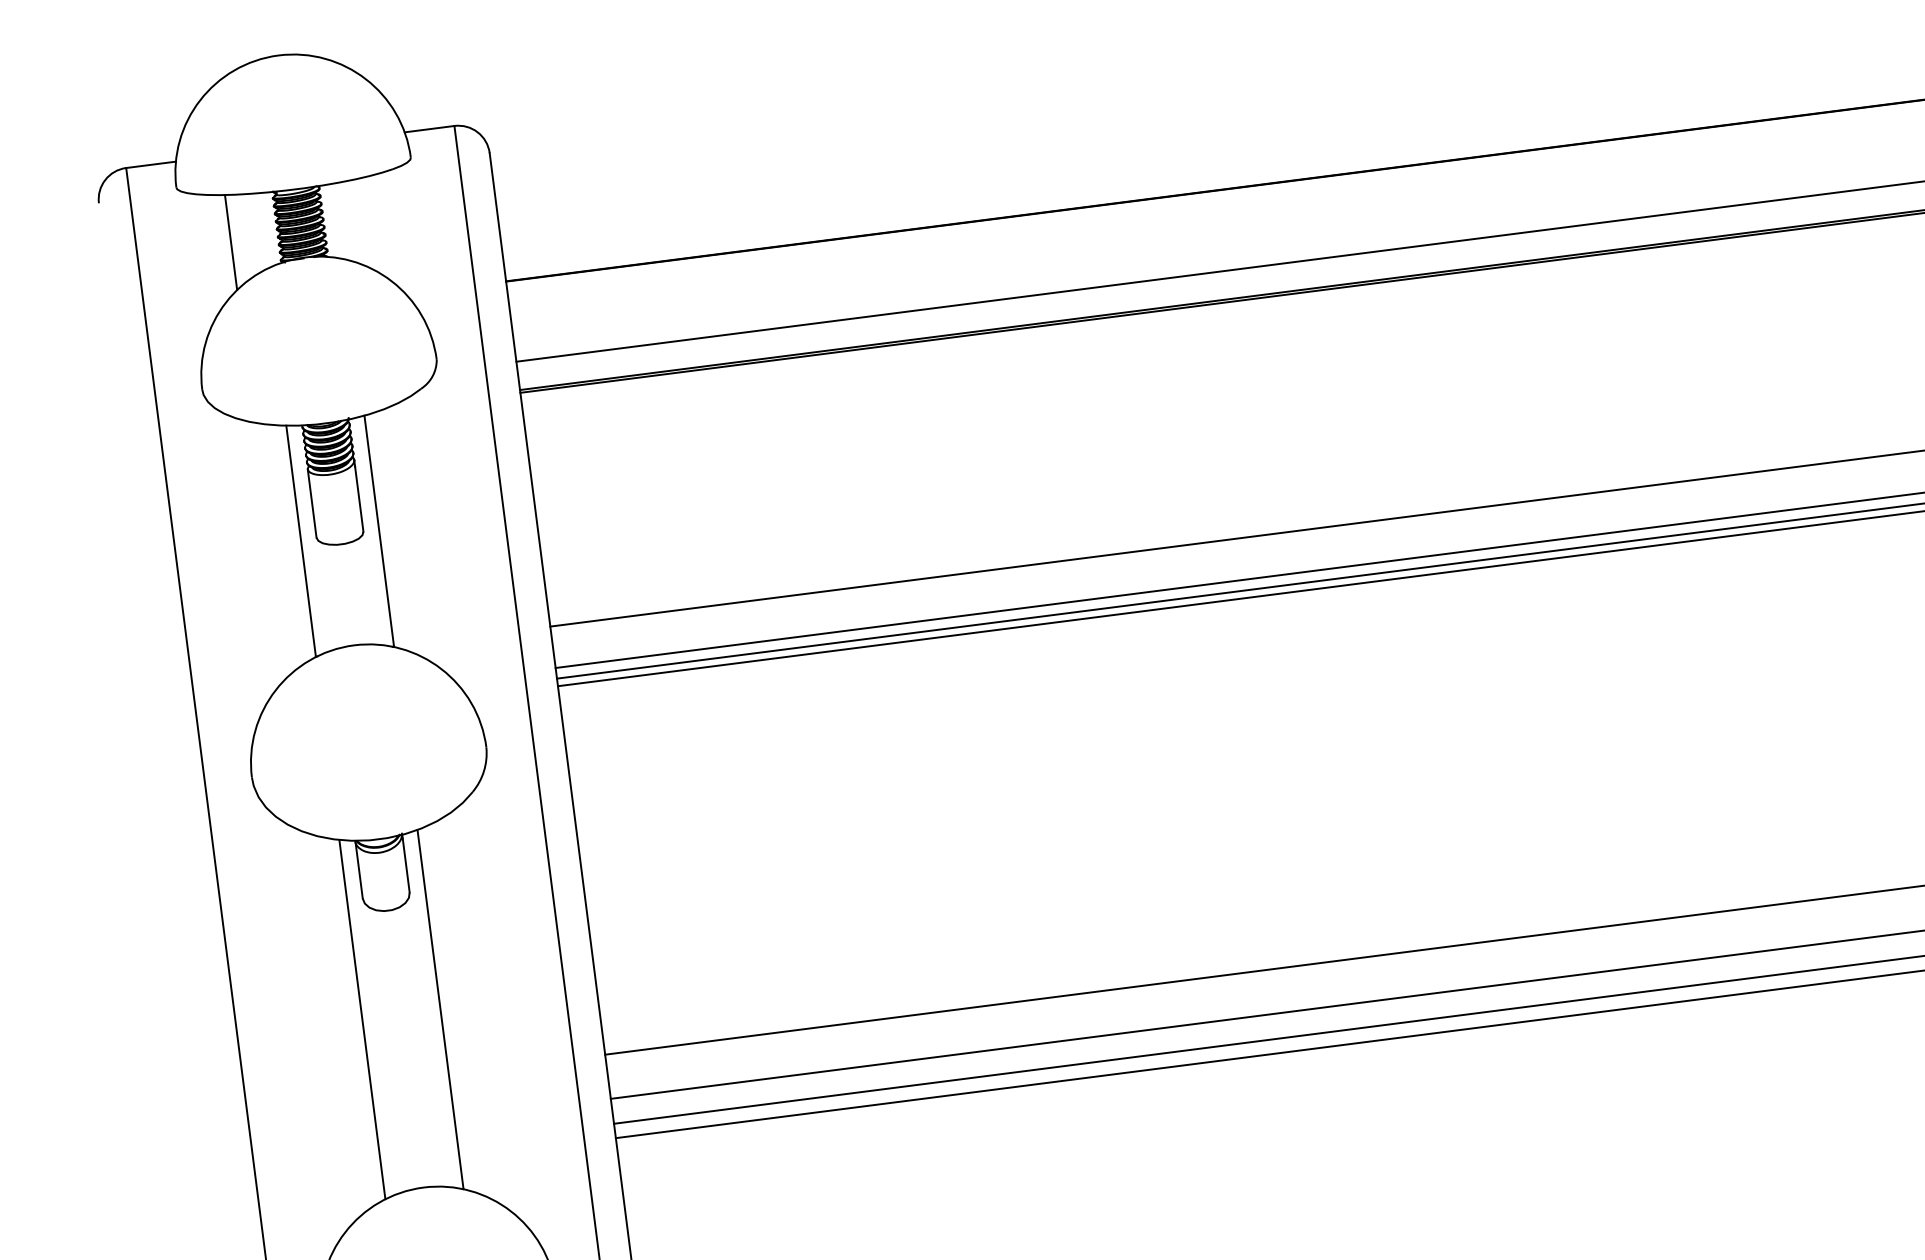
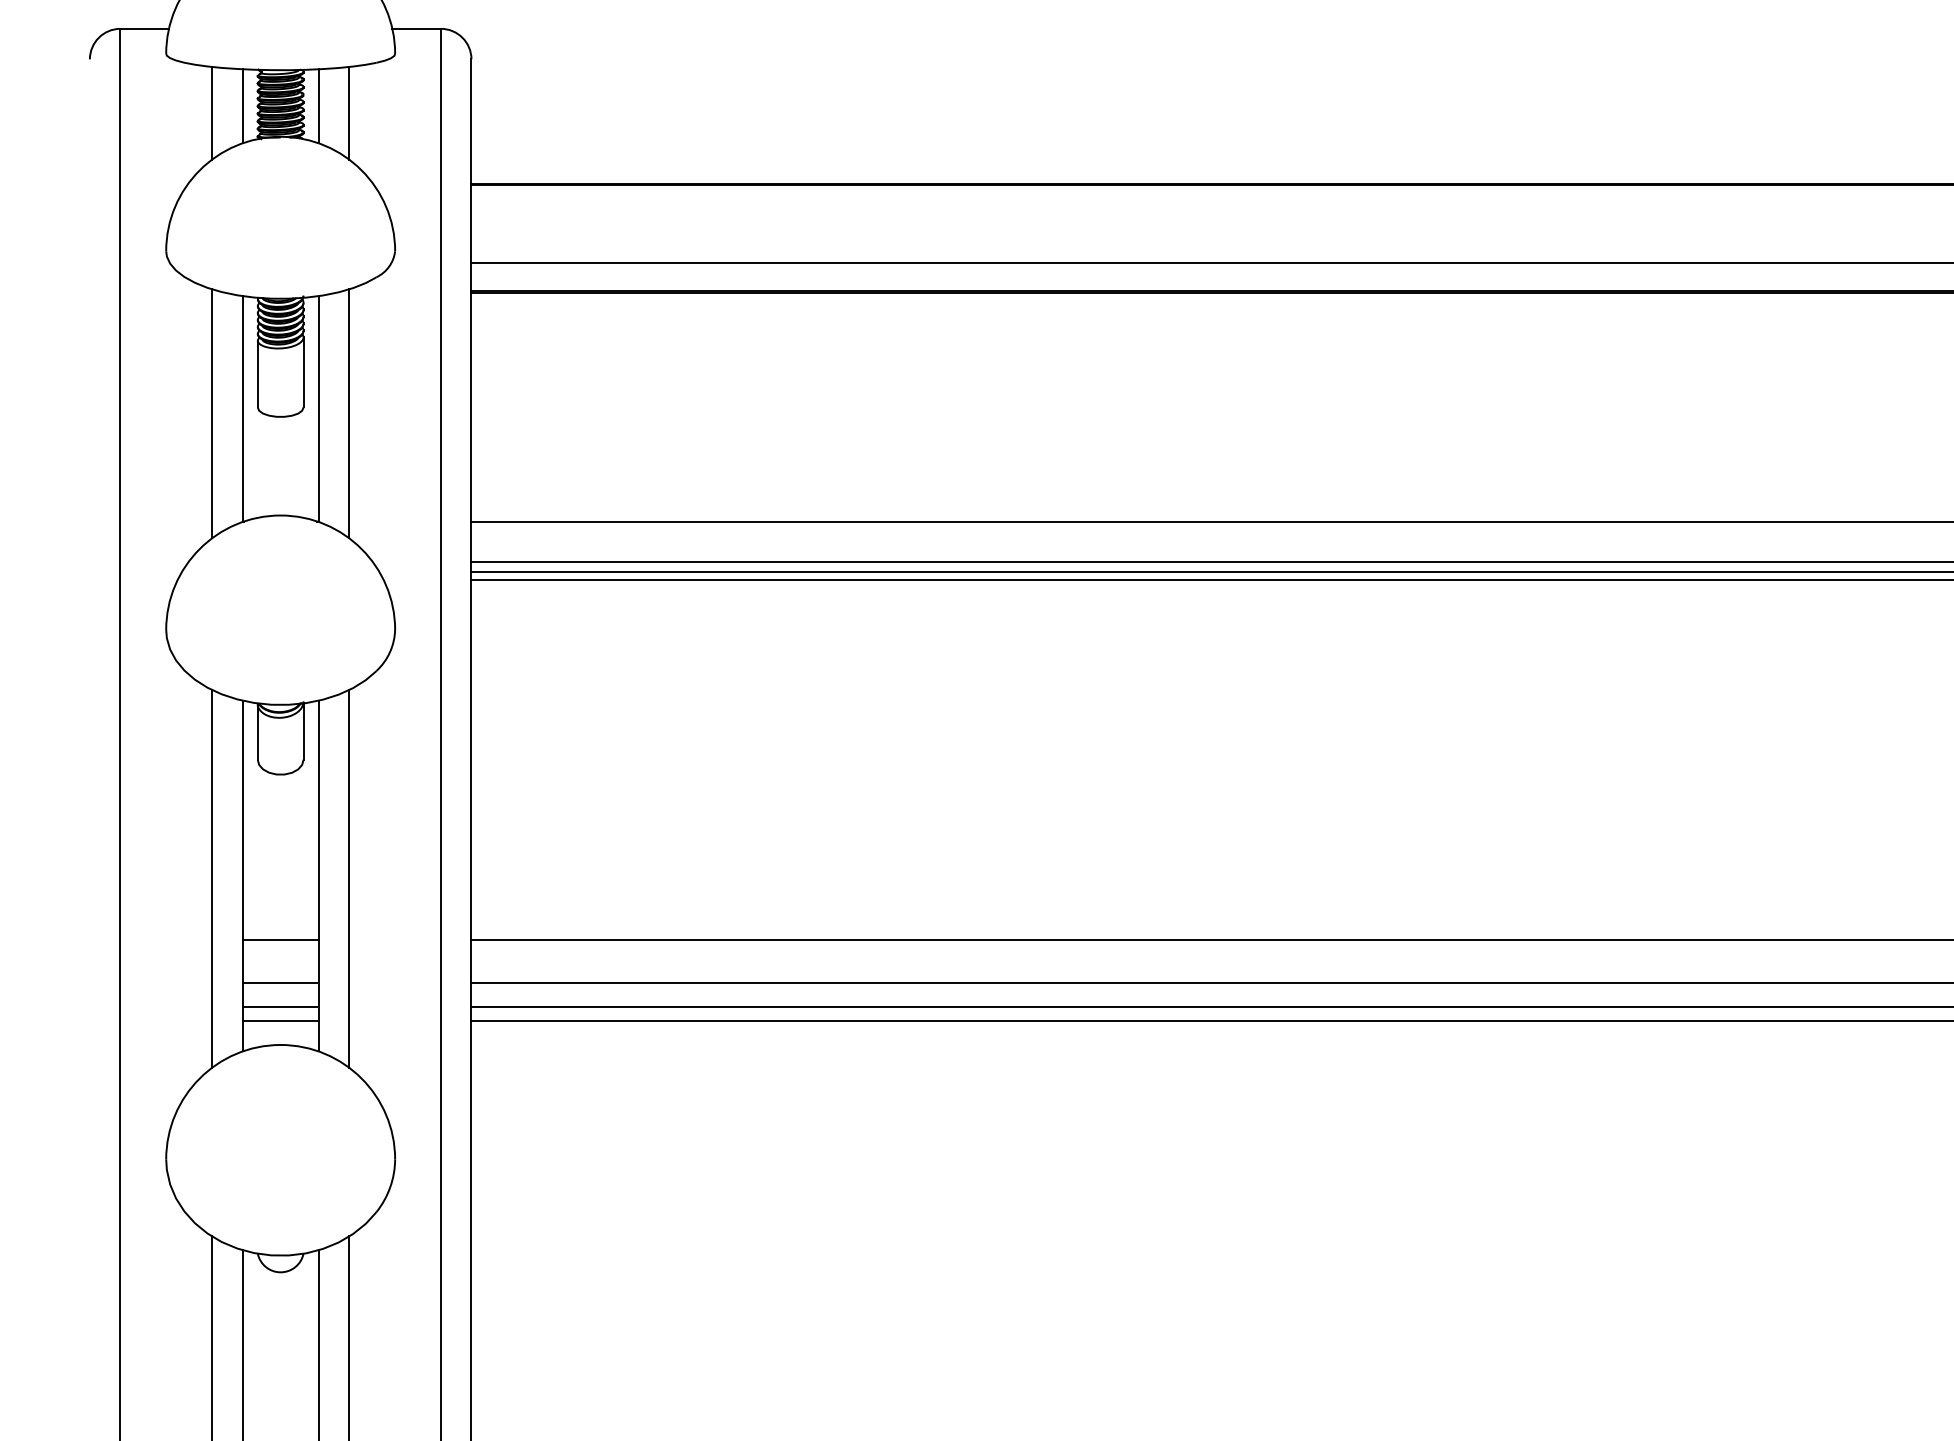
line: (339, 221) -> (318, 106), added
line: (371, 223) -> (349, 112), added
line: (261, 231) -> (242, 106), added
line: (411, 531) -> (349, 413), added
line: (270, 549) -> (212, 413), added
line: (472, 1008) -> (349, 878), added
line: (331, 1026) -> (212, 878), added
line: (409, 1079) -> (280, 939), added
line: (415, 1123) -> (280, 982), added
line: (418, 1149) -> (280, 1007), added
line: (420, 1163) -> (280, 1021), added

